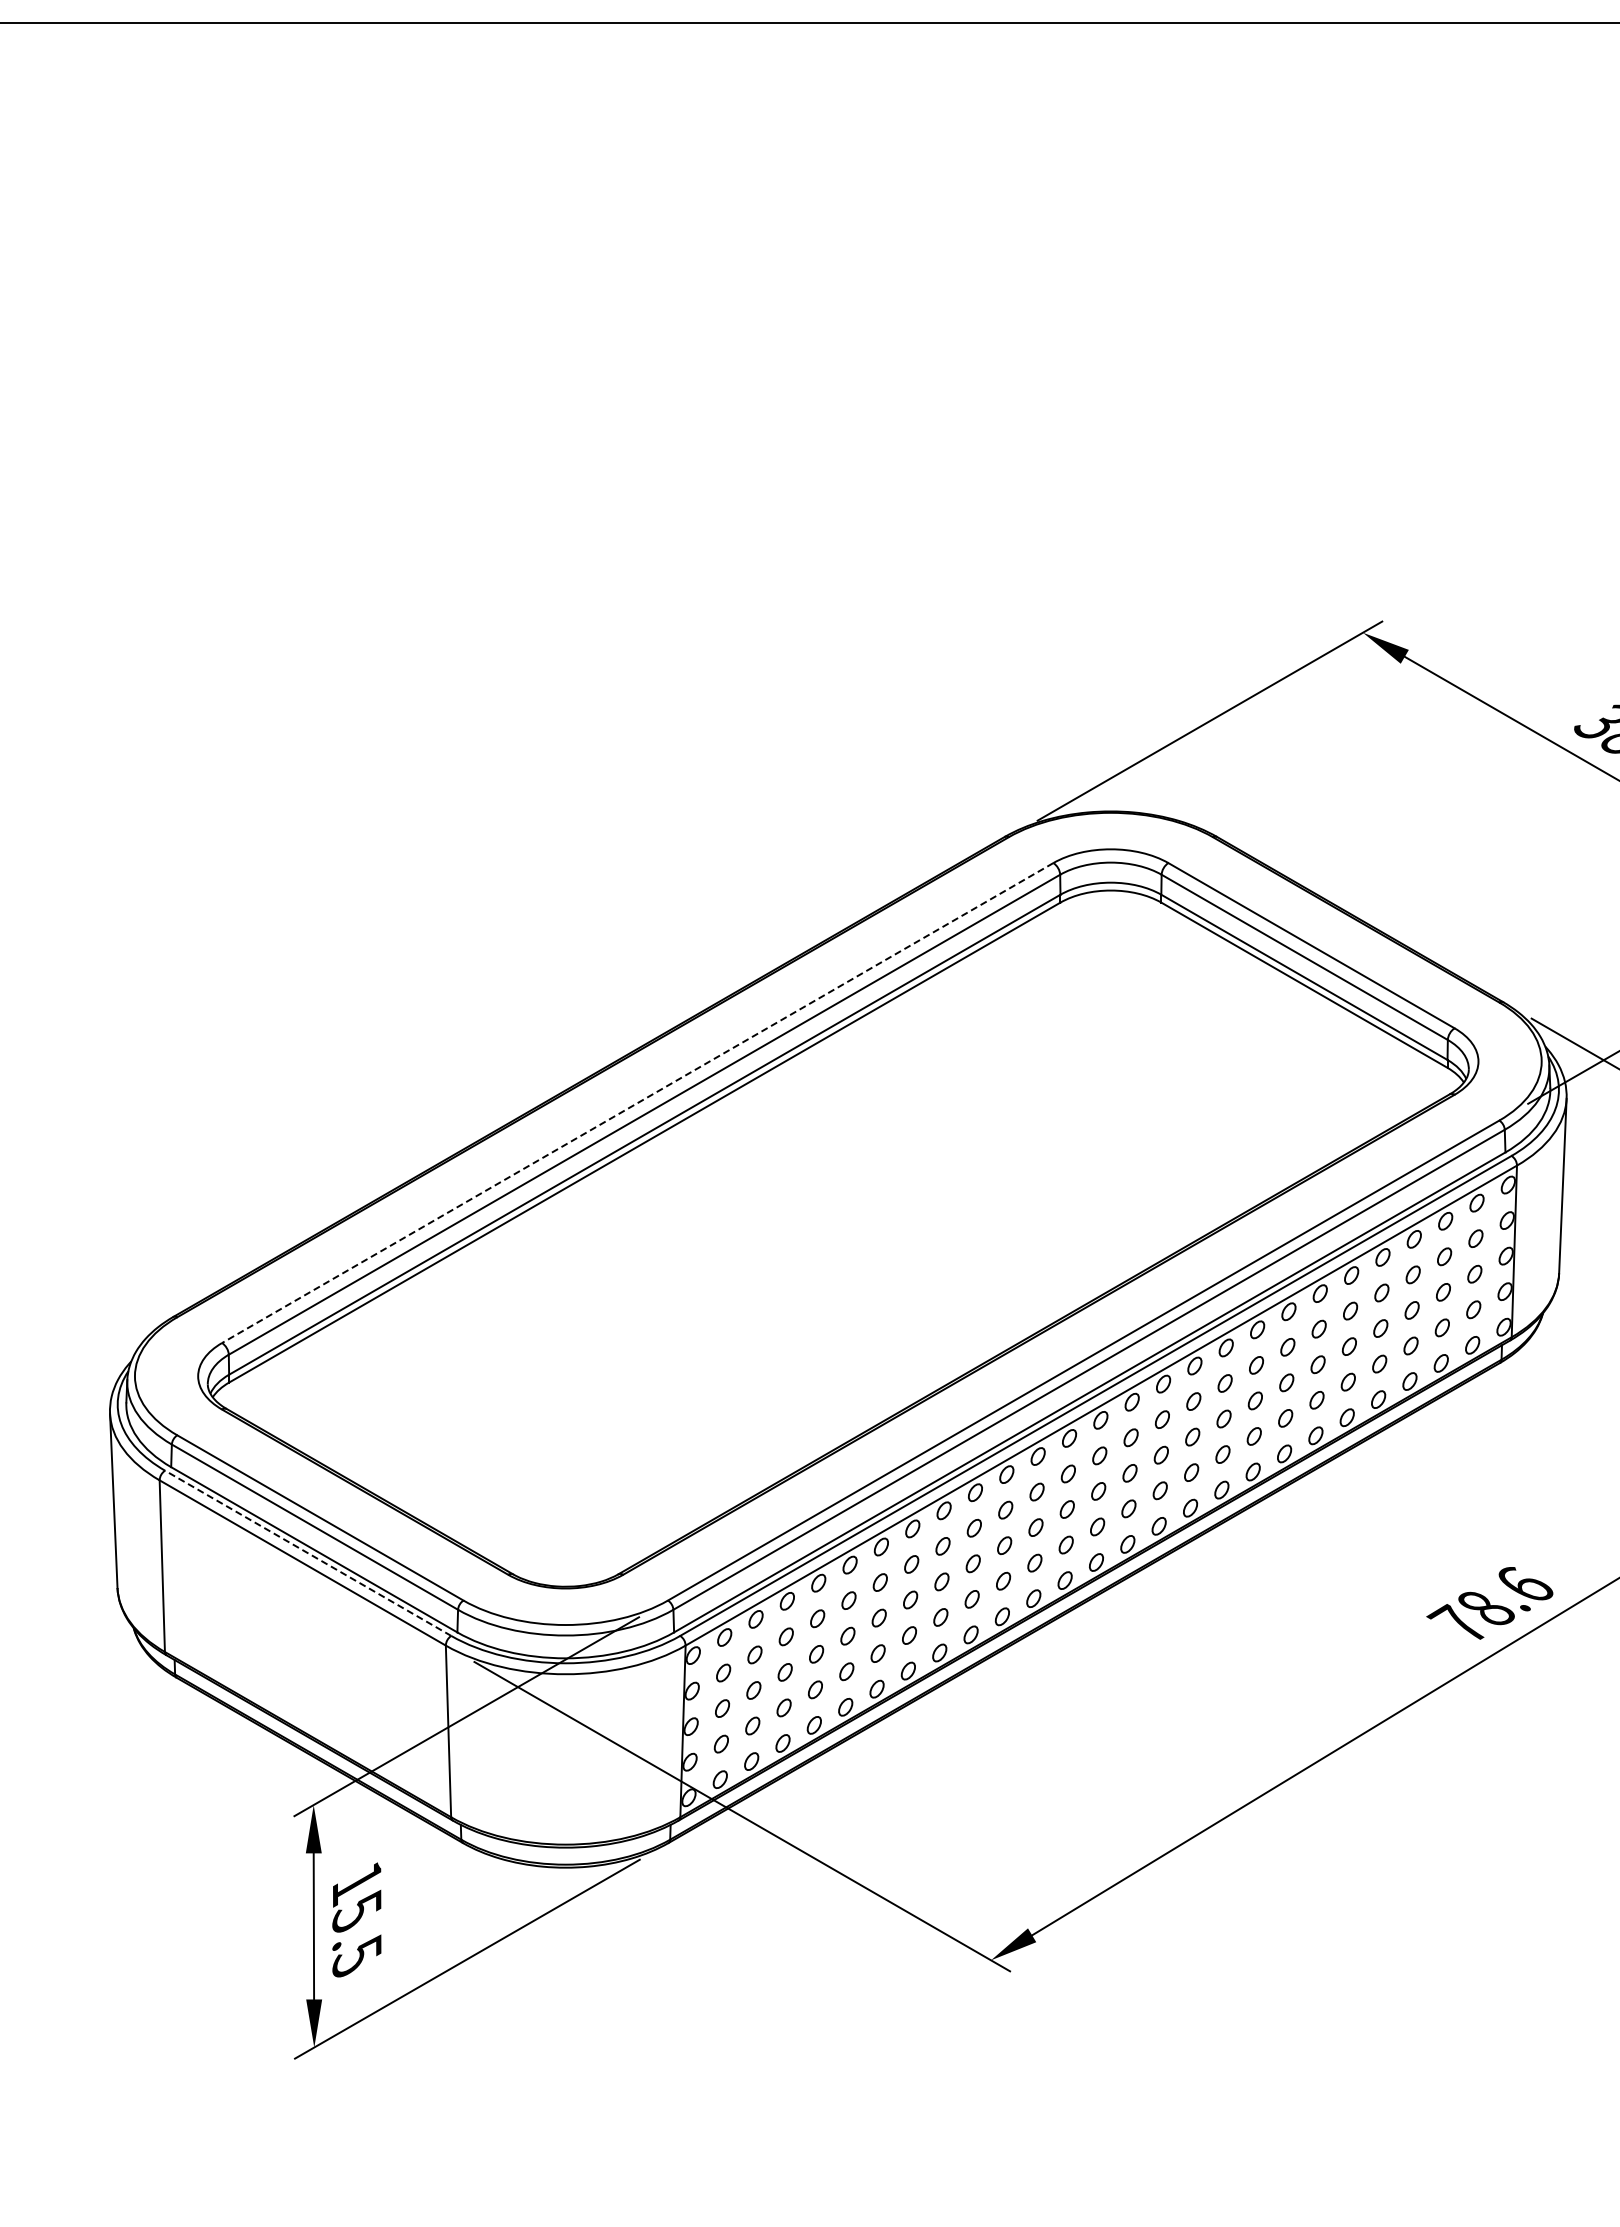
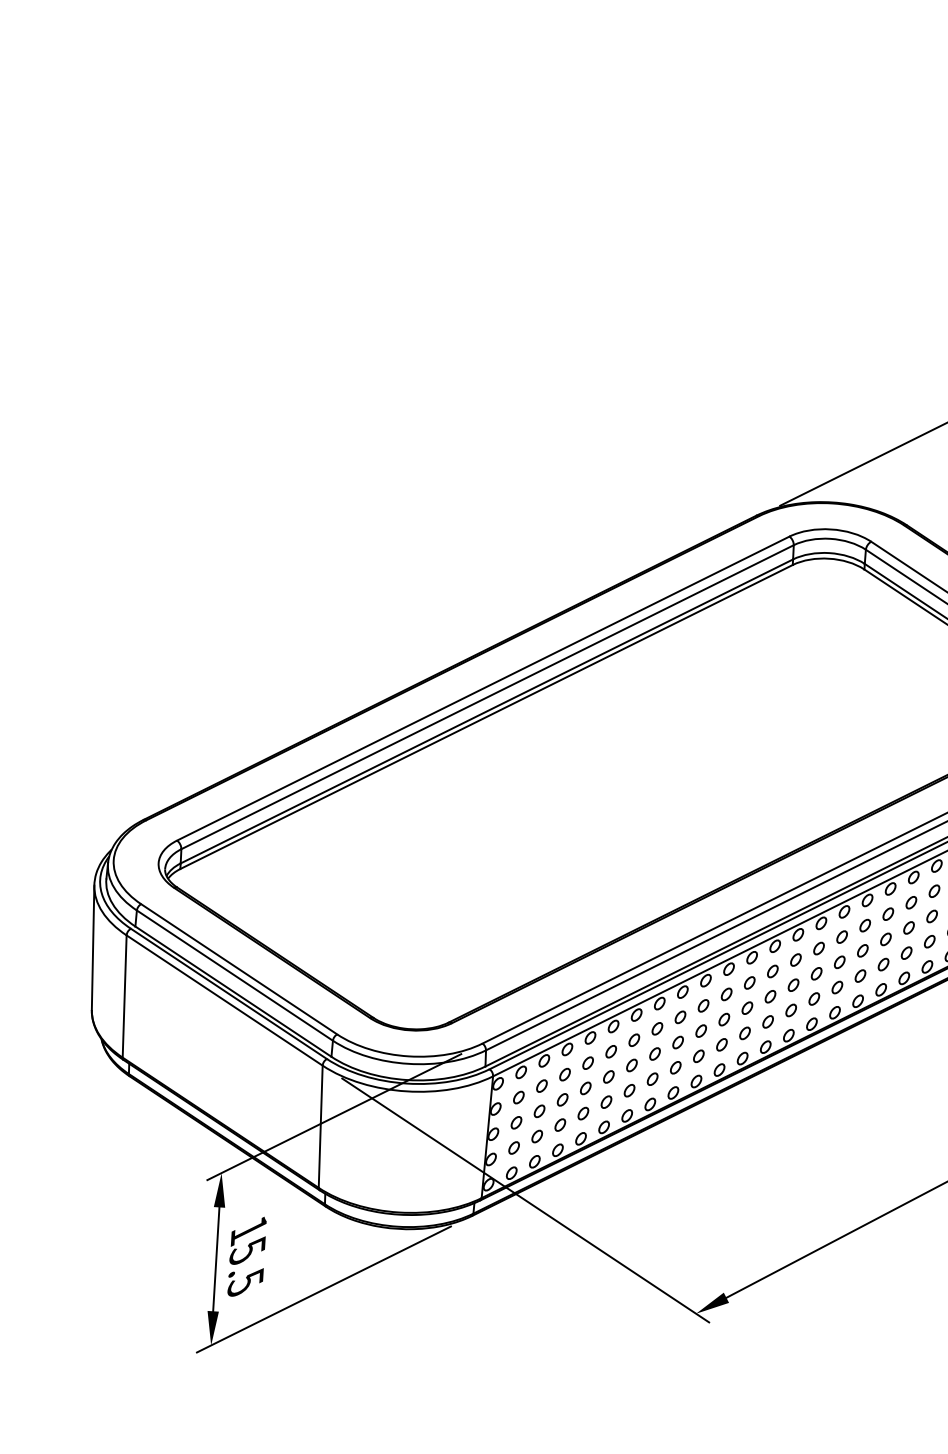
line: (637, 1103) -> (483, 688), dashed -> solid
line: (307, 1553) -> (228, 993), dashed -> solid

